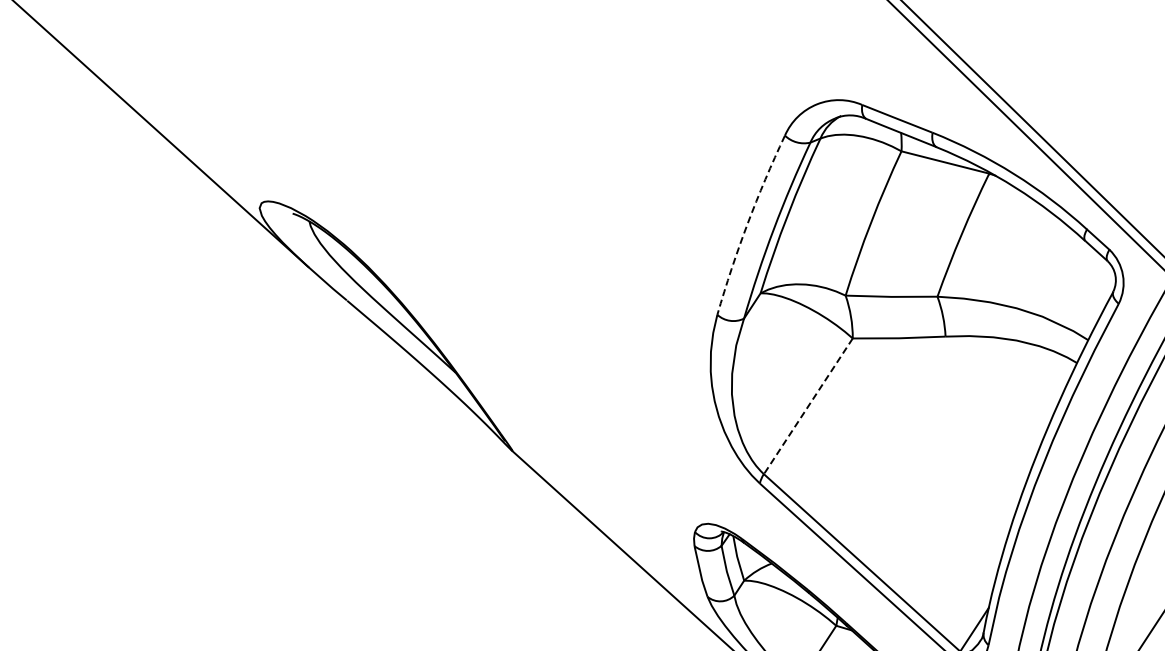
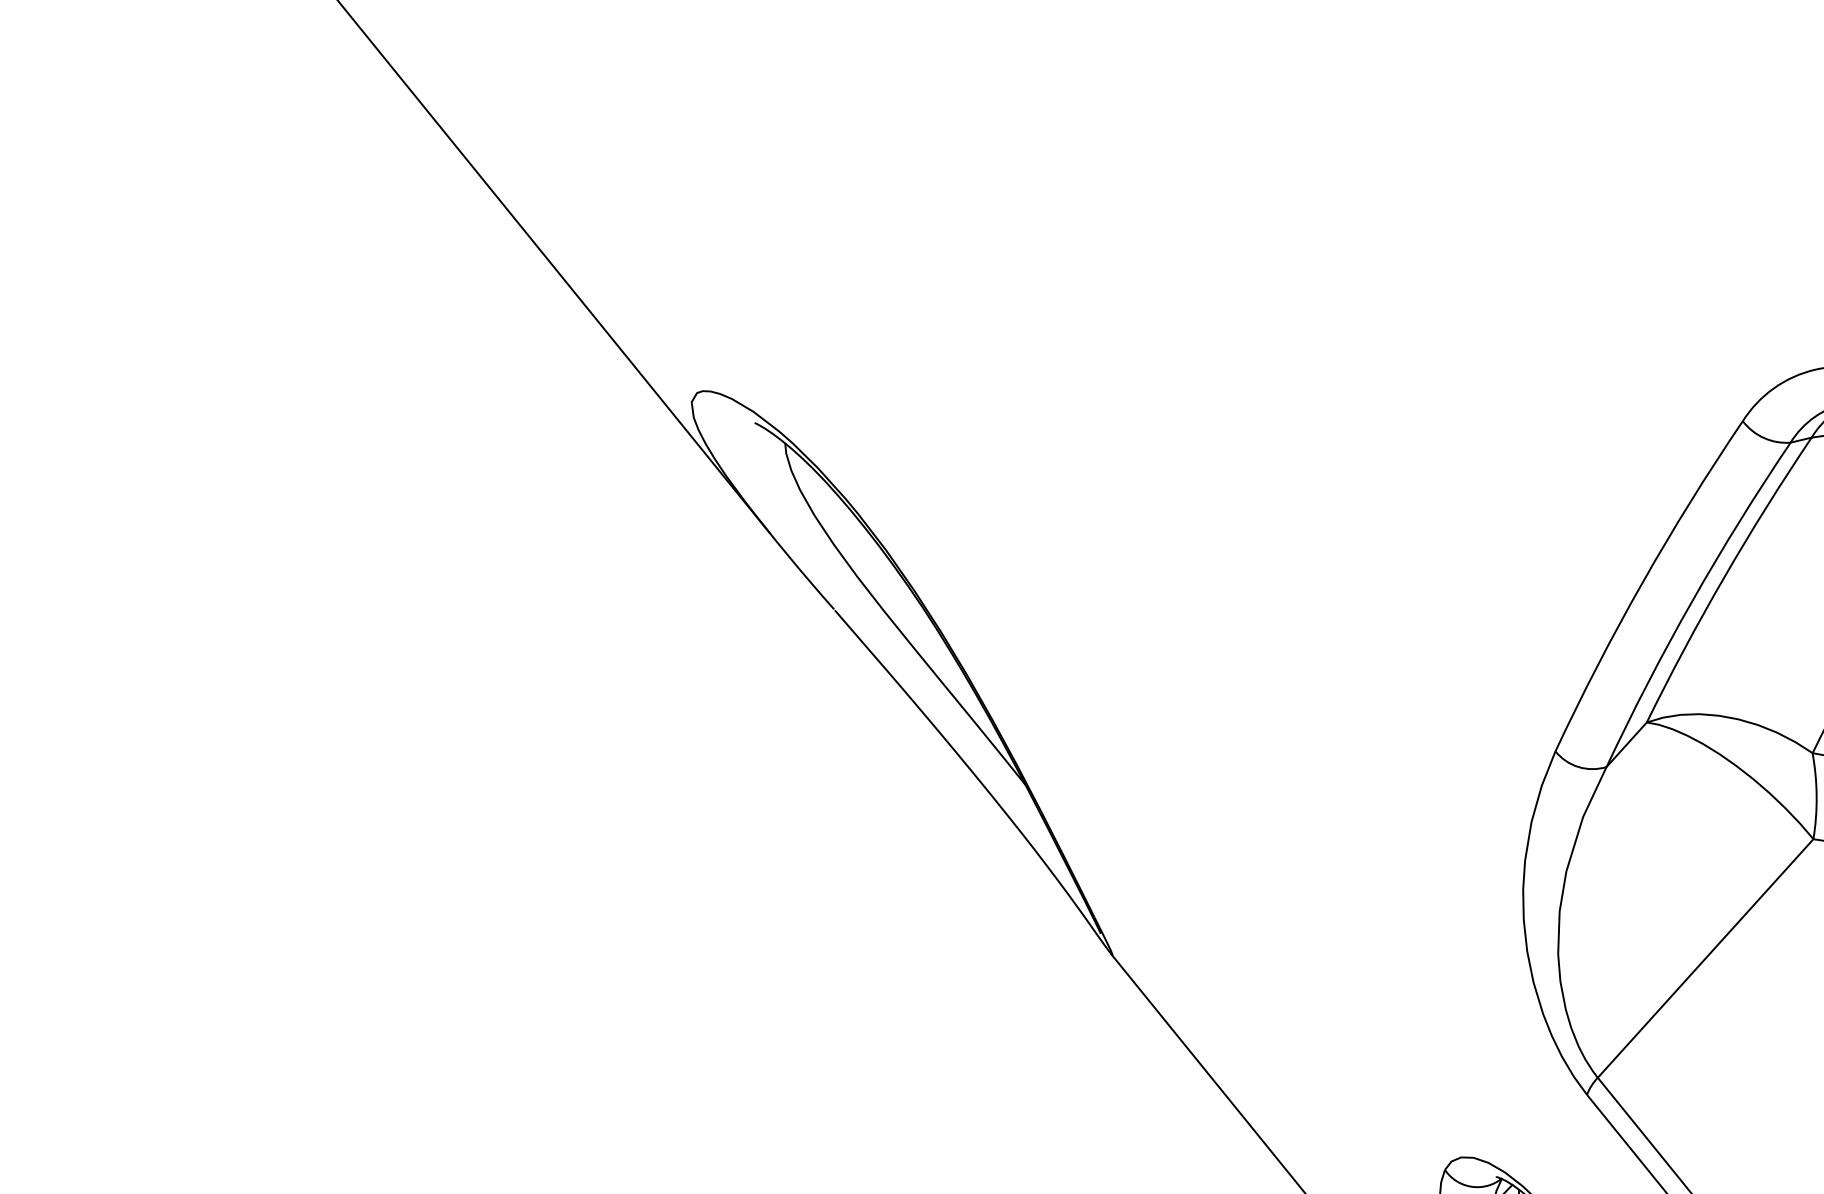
arc: (747, 223) -> (1642, 581), dashed -> solid
line: (808, 406) -> (1705, 958), dashed -> solid

